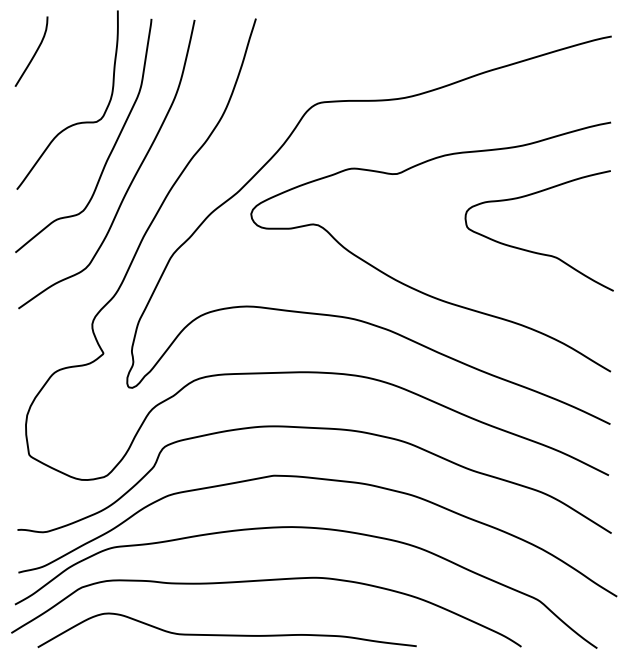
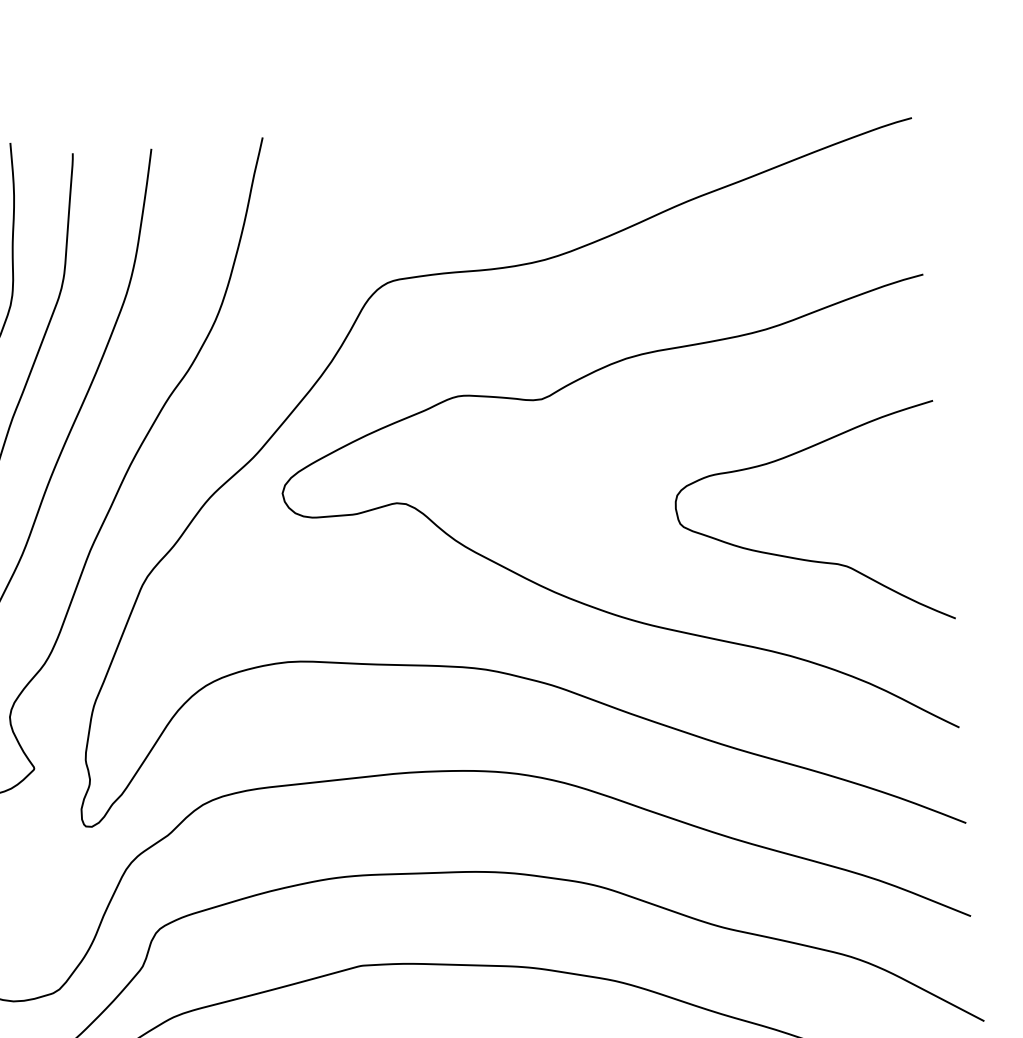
curve: (535, 251) -> (807, 558), moved

